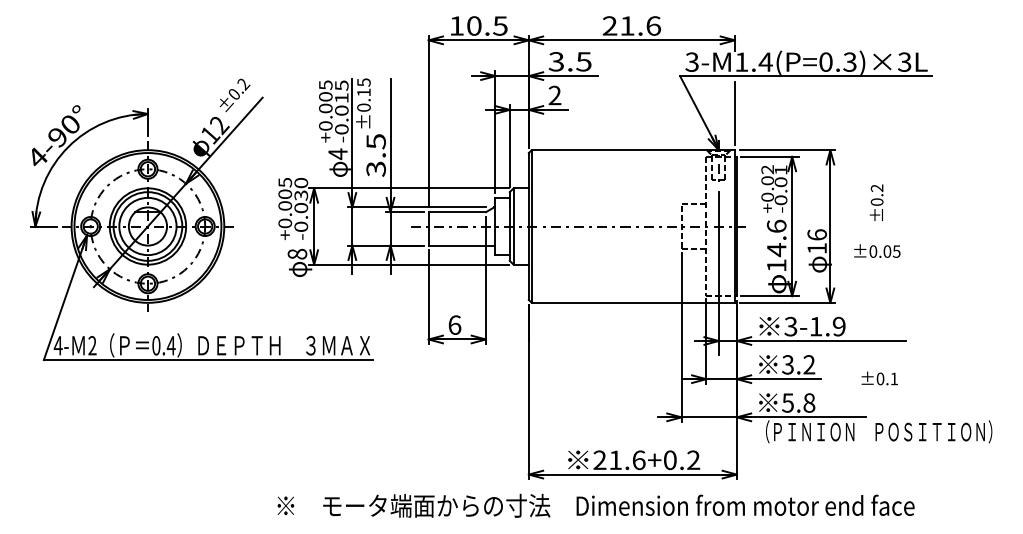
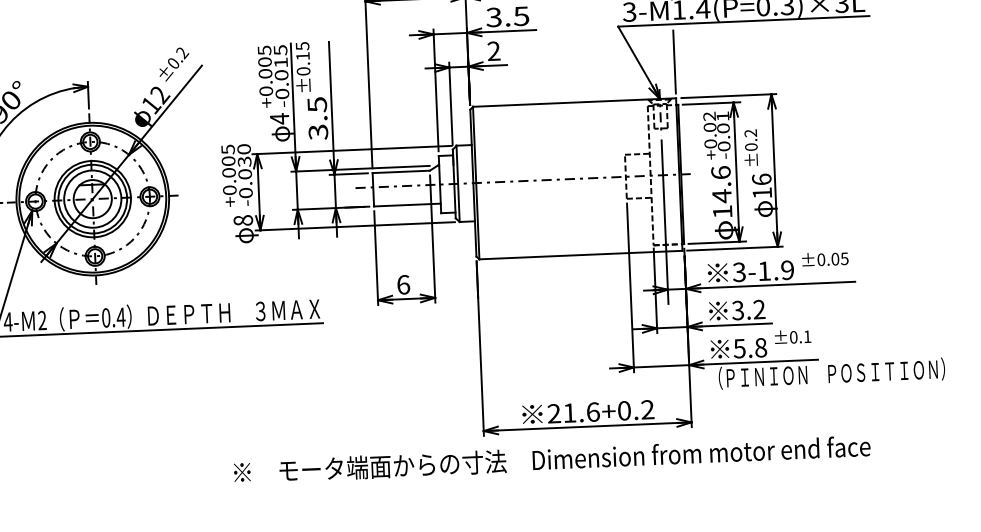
text: (876, 202) -> (750, 147), moved
text: (877, 250) -> (825, 258), moved
text: (879, 378) -> (792, 336), moved

